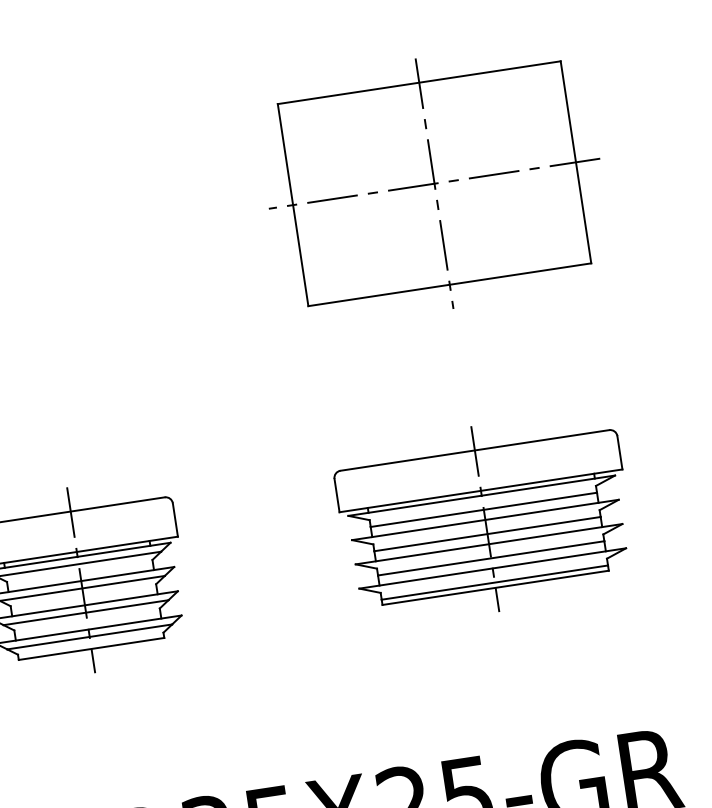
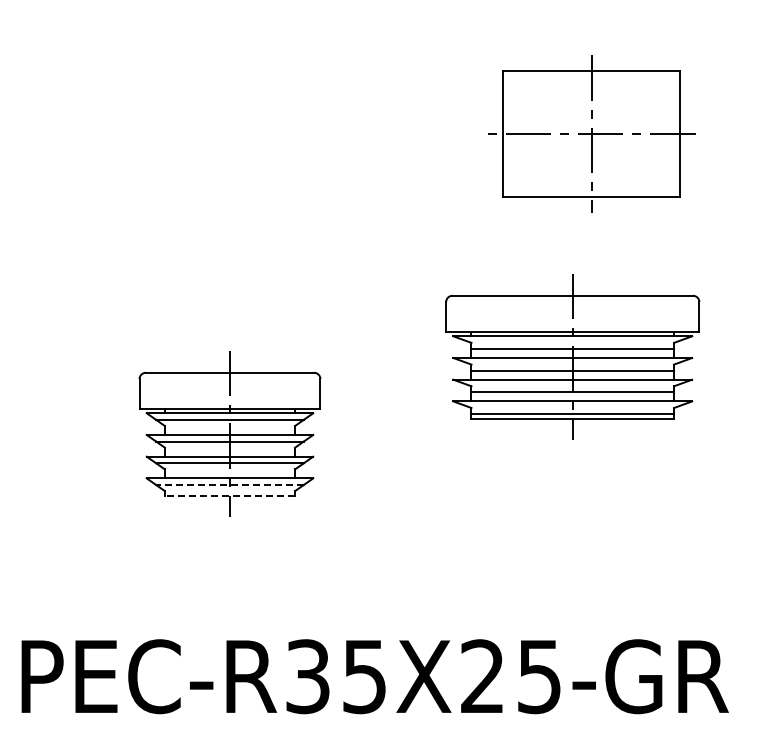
part: (434, 183) -> (591, 133), size x0.7
part: (484, 518) -> (572, 356), moved
line: (89, 637) -> (229, 485), solid -> dashed
line: (90, 648) -> (229, 495), solid -> dashed

